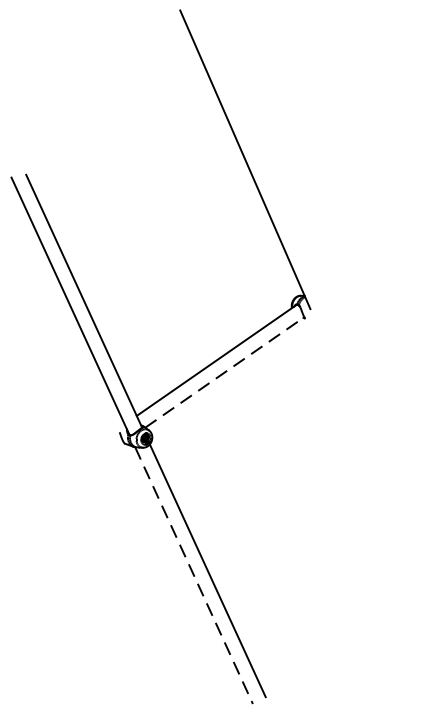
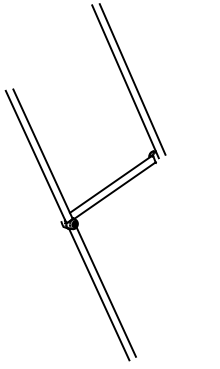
line: (258, 155) -> (132, 79), added
line: (225, 372) -> (115, 190), dashed -> solid
line: (194, 577) -> (99, 295), dashed -> solid

